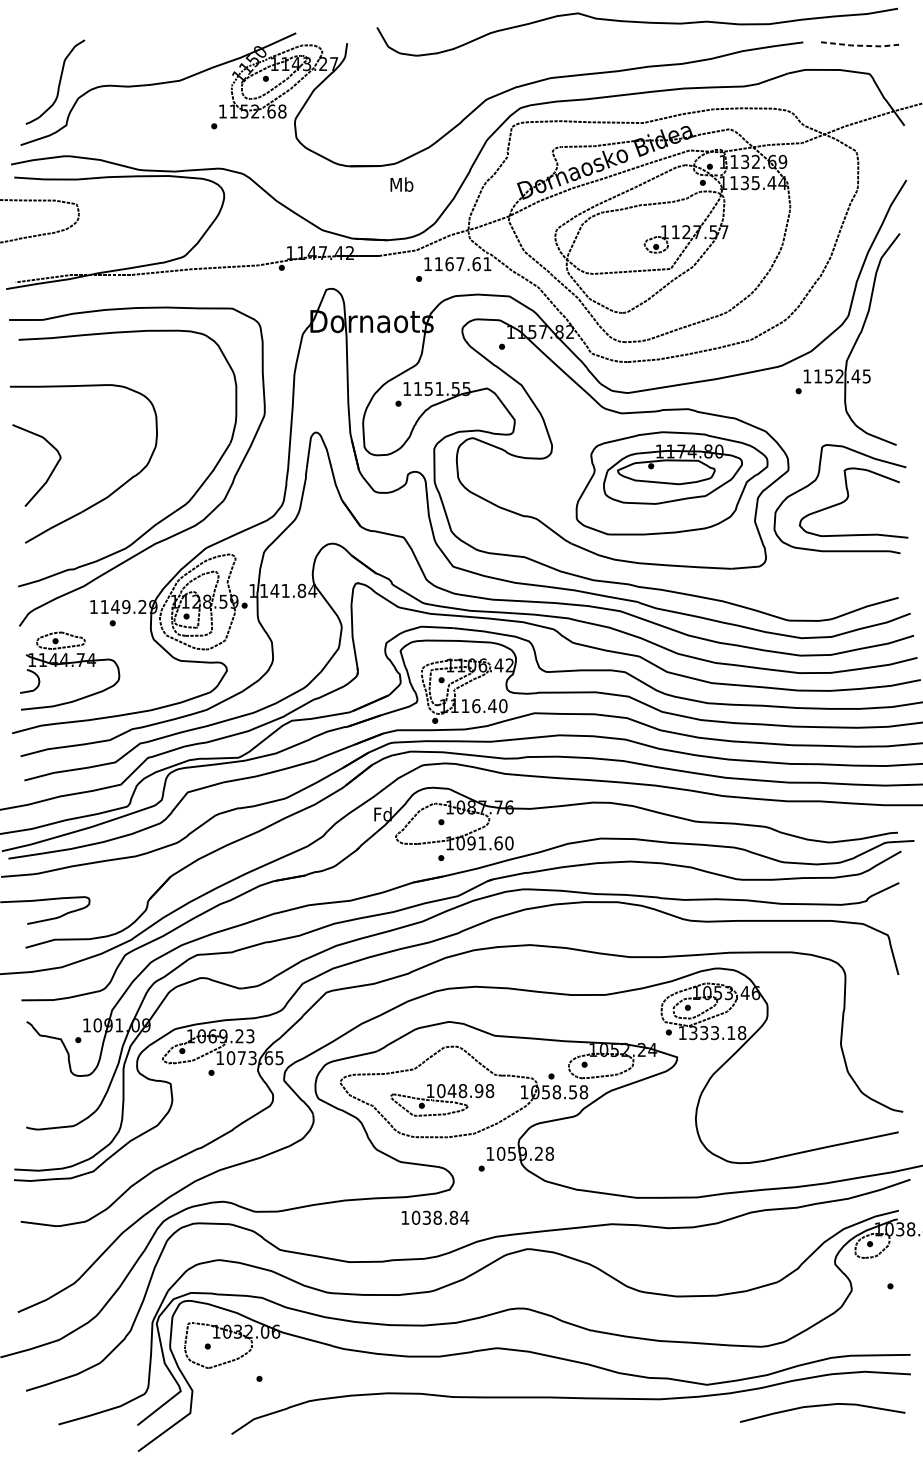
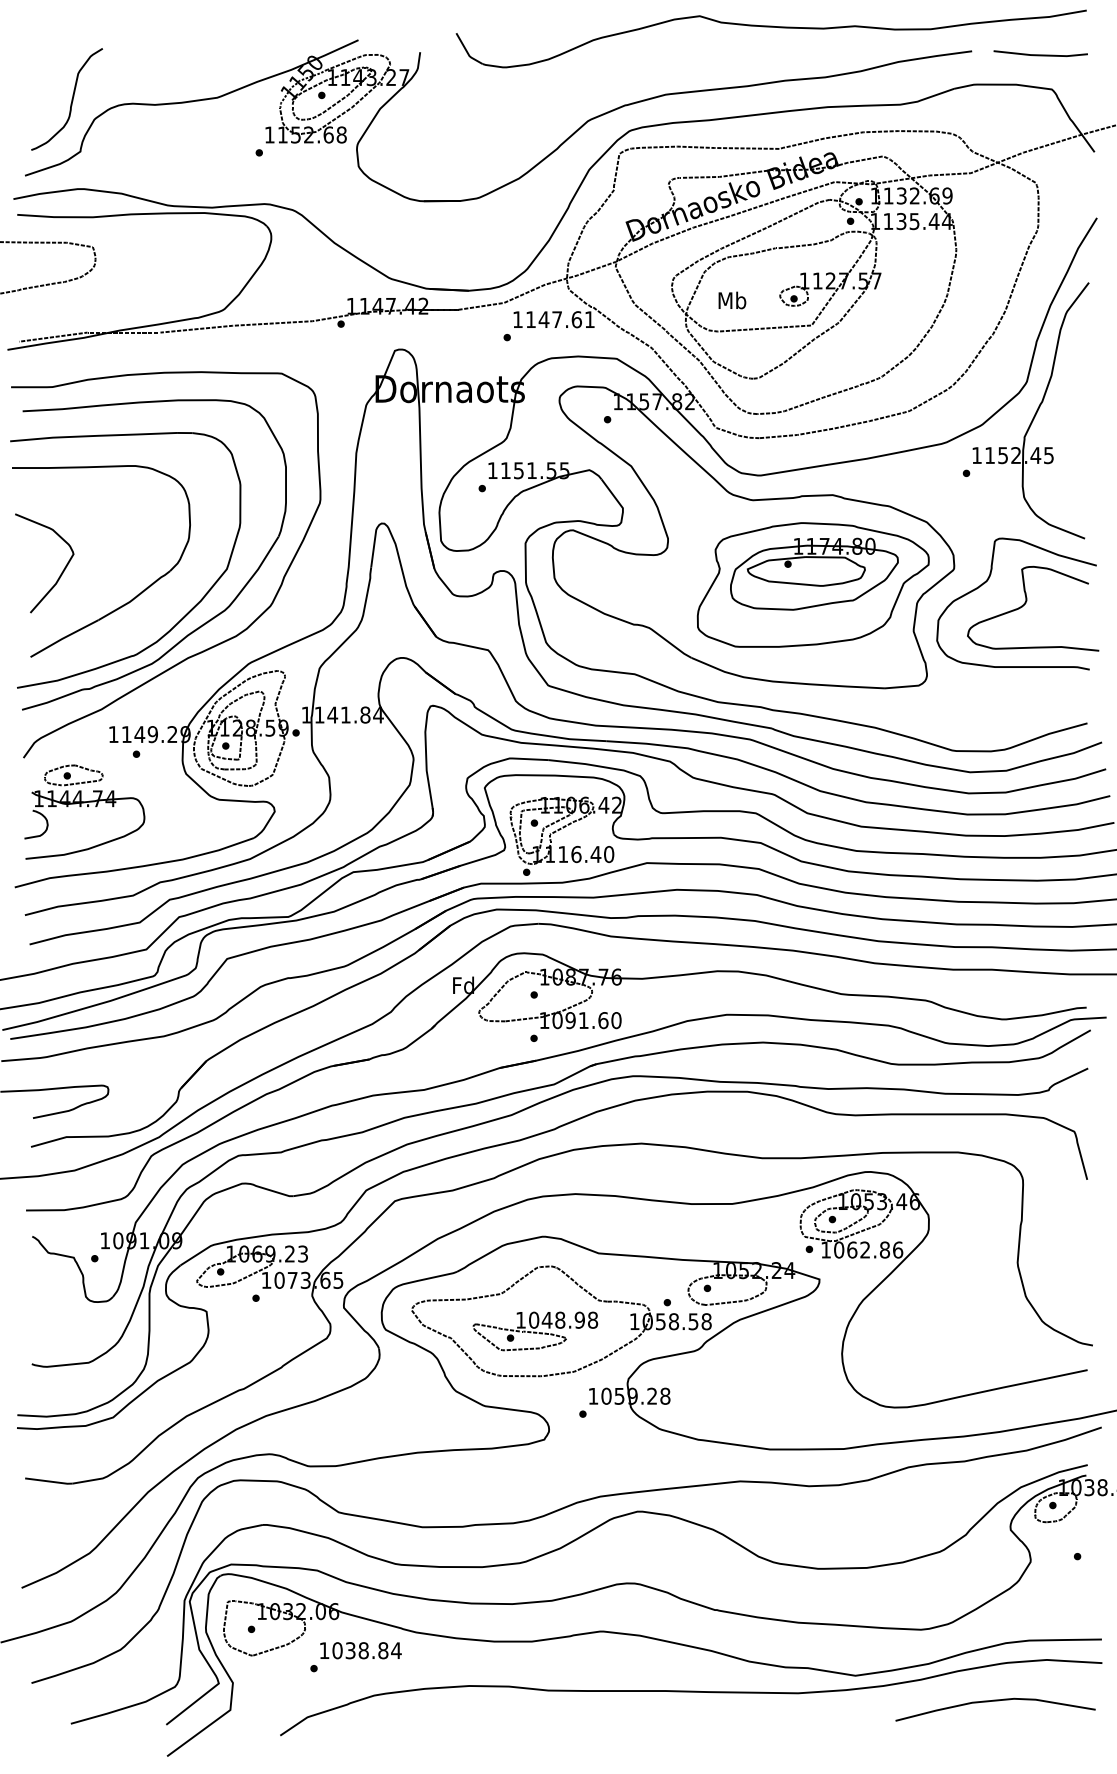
line: (860, 45) -> (1041, 55), dashed -> solid
text: (401, 184) -> (732, 300), moved
text: (449, 264) -> (543, 319), 1167.61 -> 1147.61
part: (150, 510) -> (182, 617), added
text: (717, 1032) -> (868, 1249), 1333.18 -> 1062.86
text: (435, 1217) -> (360, 1650), moved

